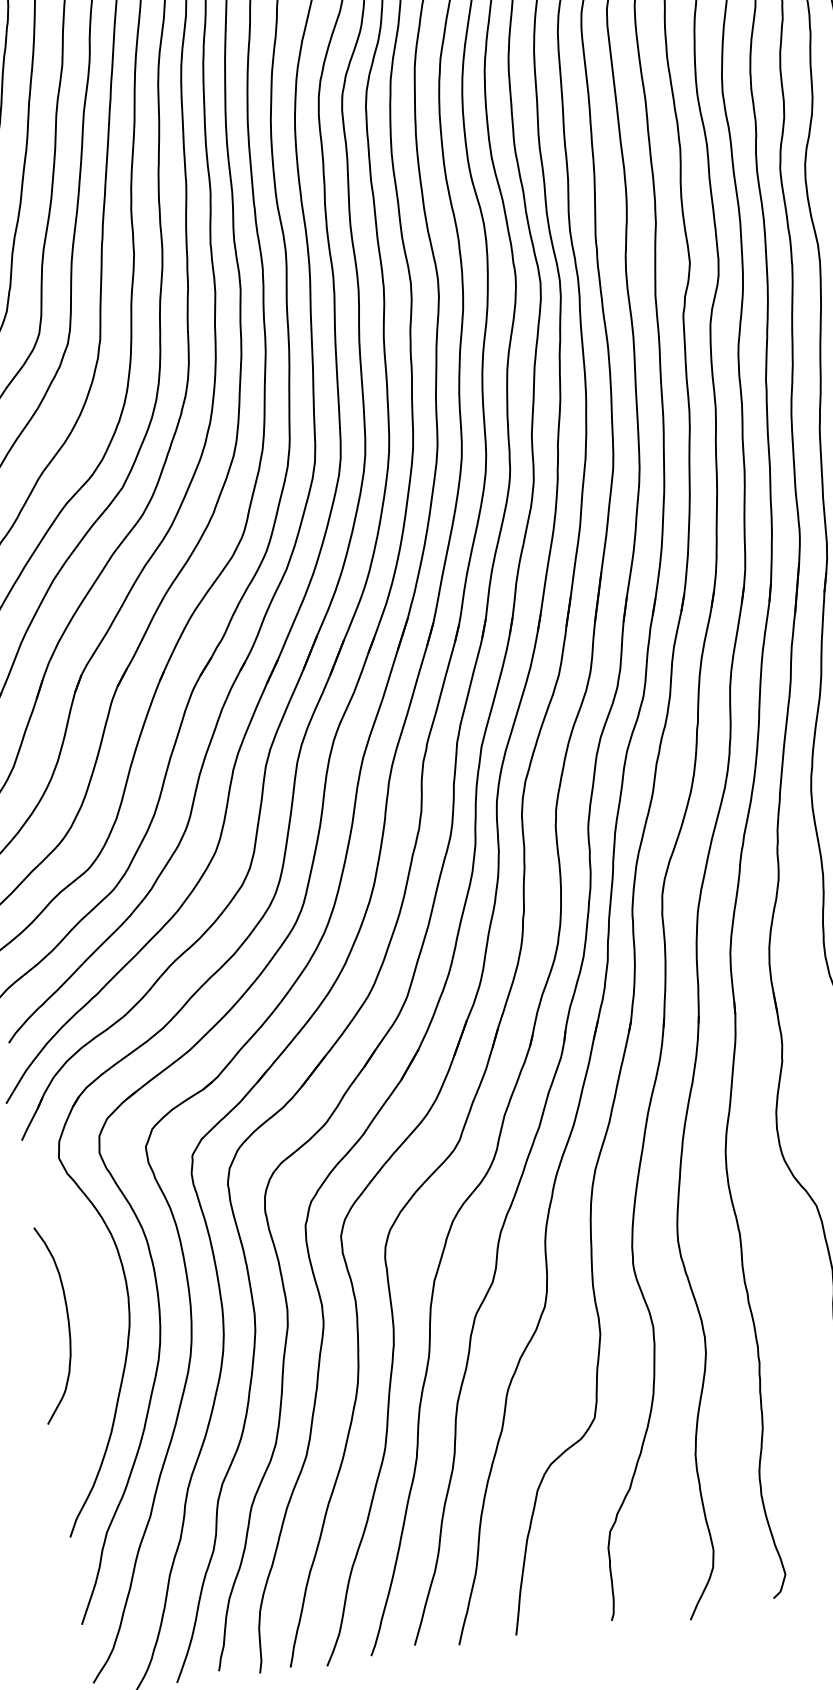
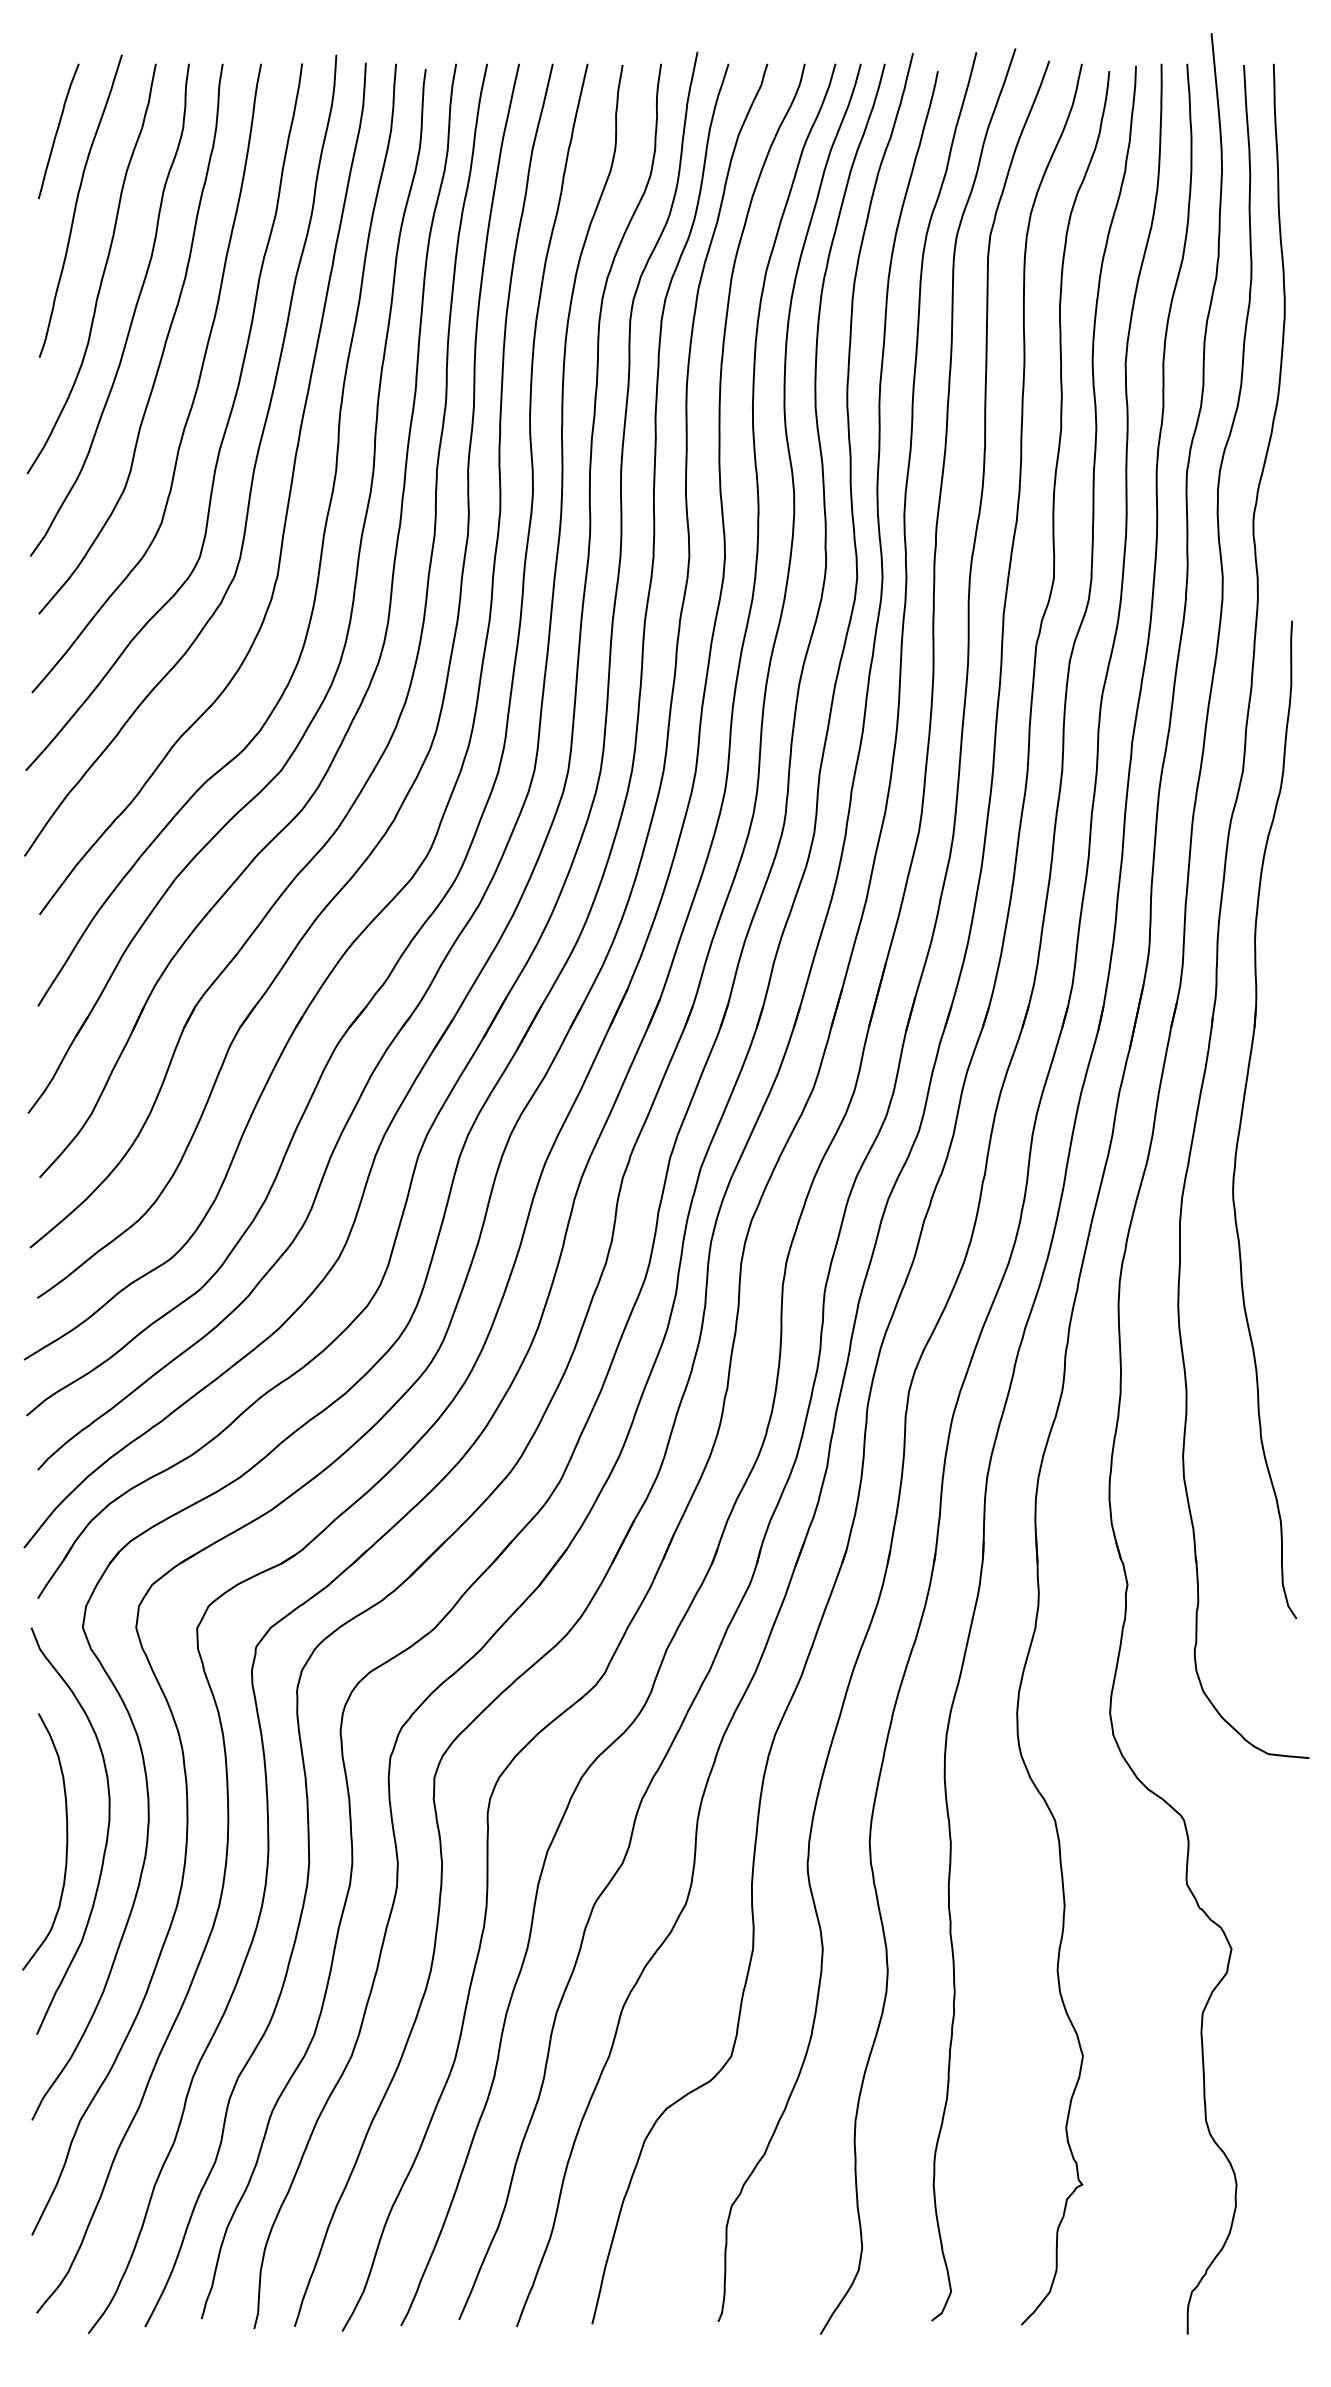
curve: (97, 1312) -> (106, 1834), added

